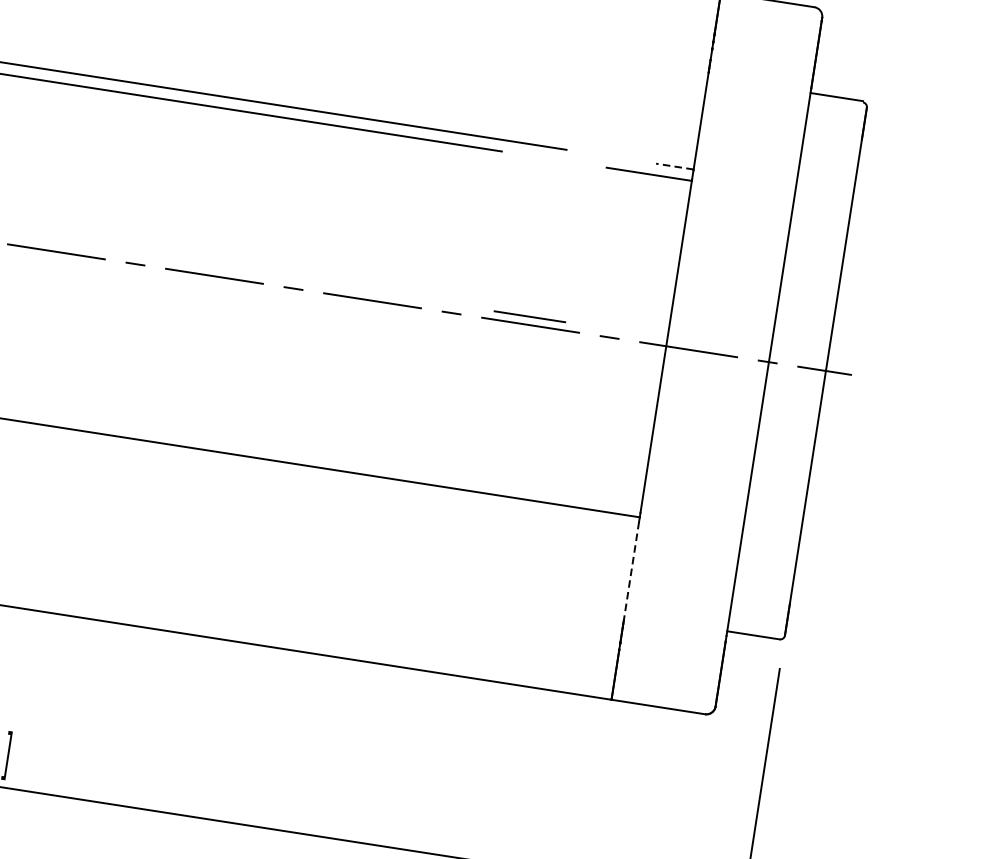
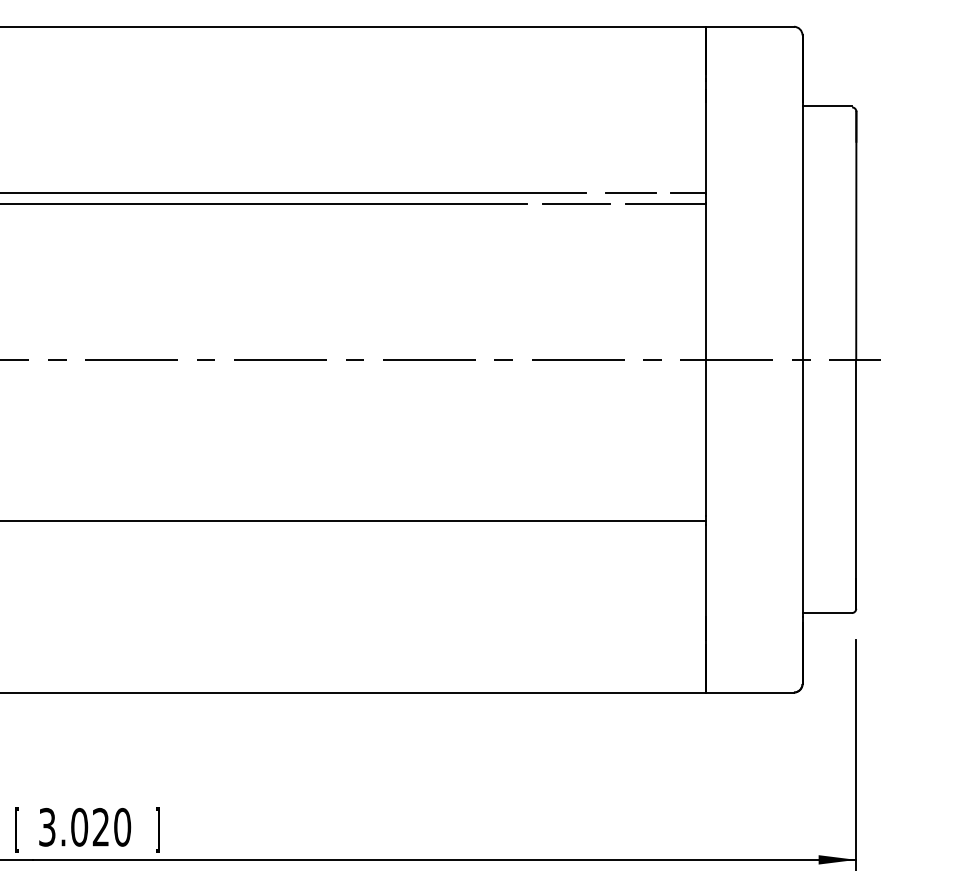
line: (613, 157) -> (630, 193), added
line: (675, 166) -> (688, 193), dashed -> solid
line: (530, 316) -> (576, 203), moved
line: (631, 571) -> (705, 571), dashed -> solid

